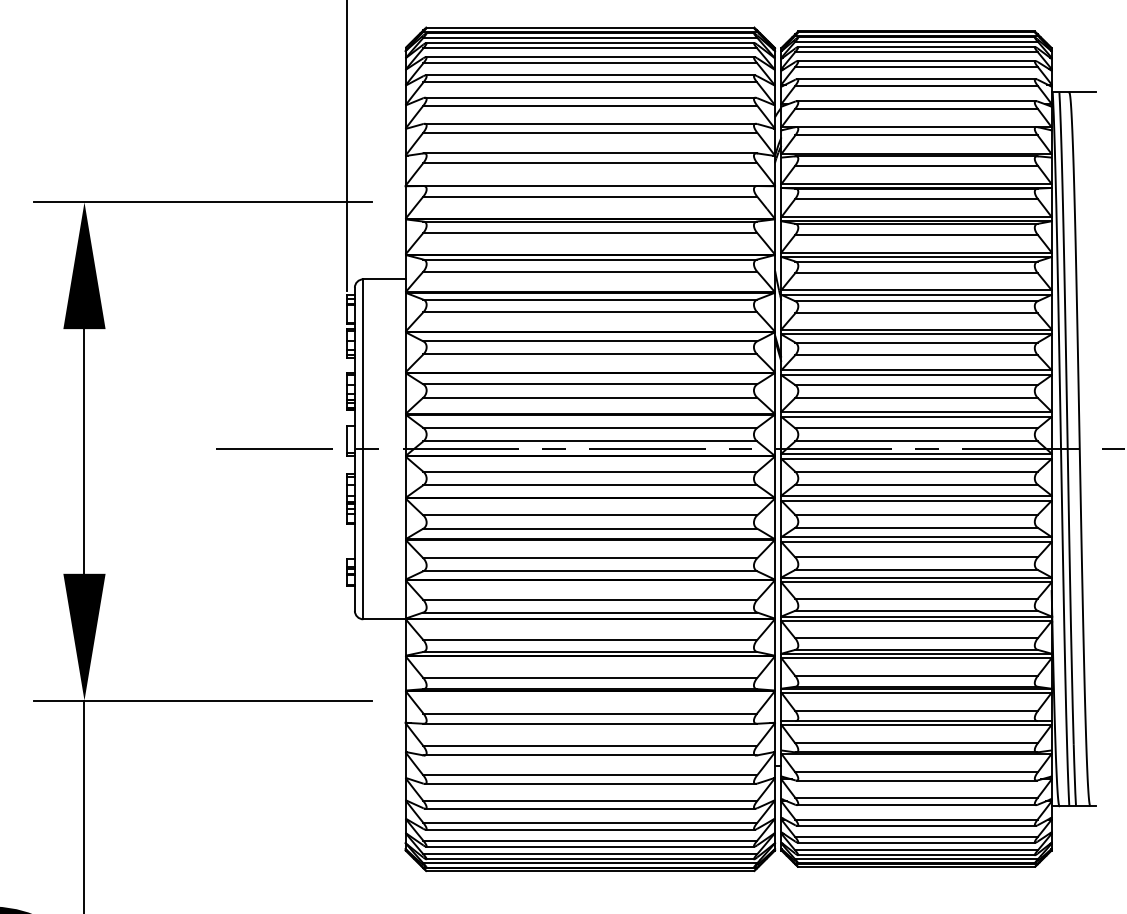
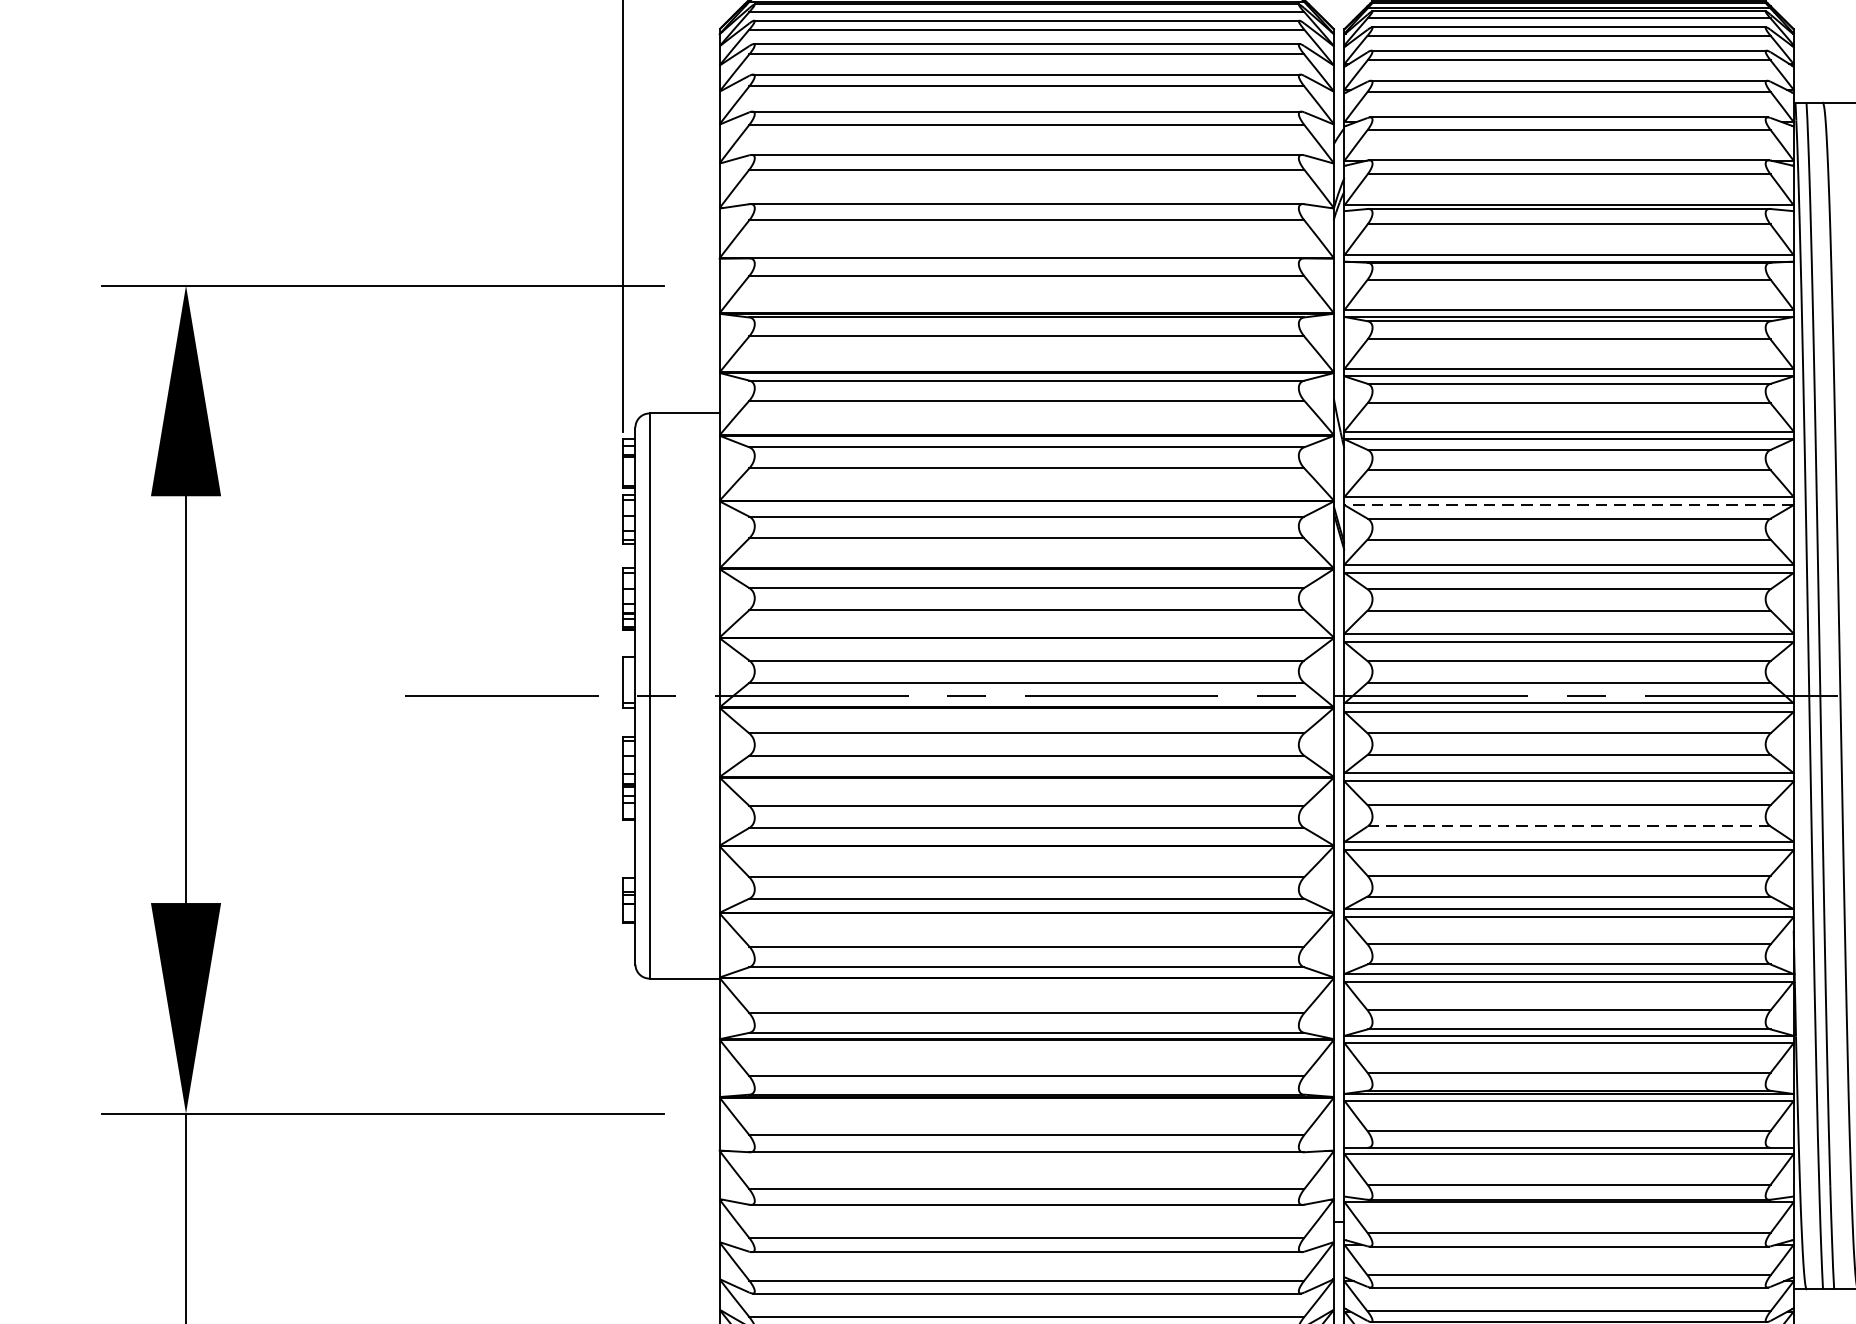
line: (916, 334) -> (1569, 505), solid -> dashed
line: (916, 527) -> (1569, 825), solid -> dashed

